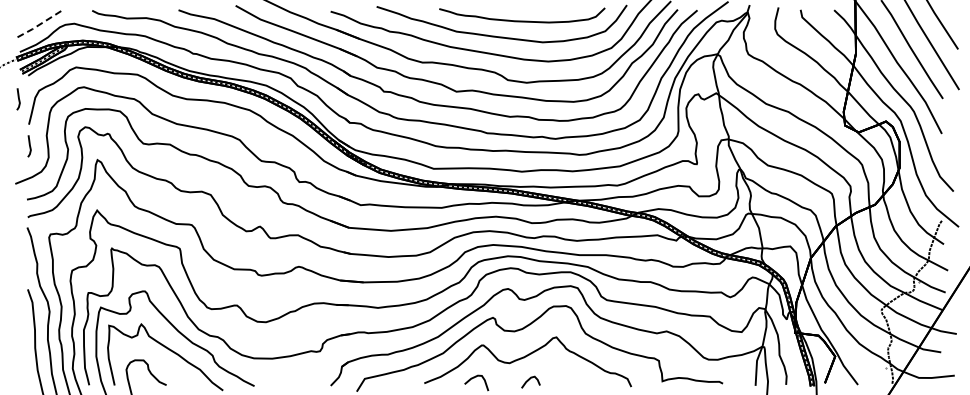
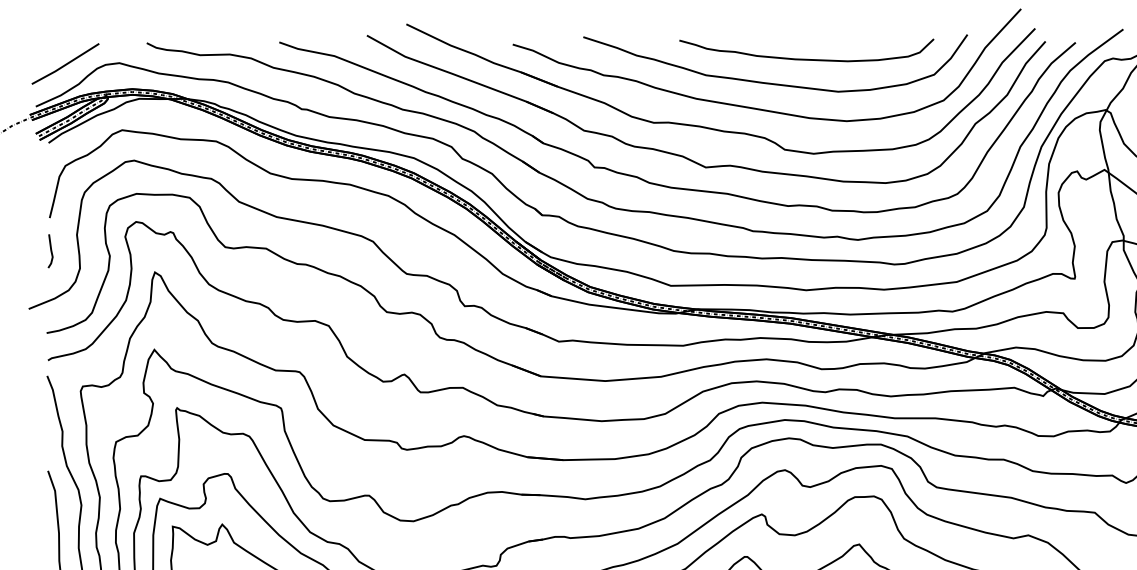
line: (38, 25) -> (64, 65), dashed -> solid
line: (18, 99) -> (33, 179), removed

